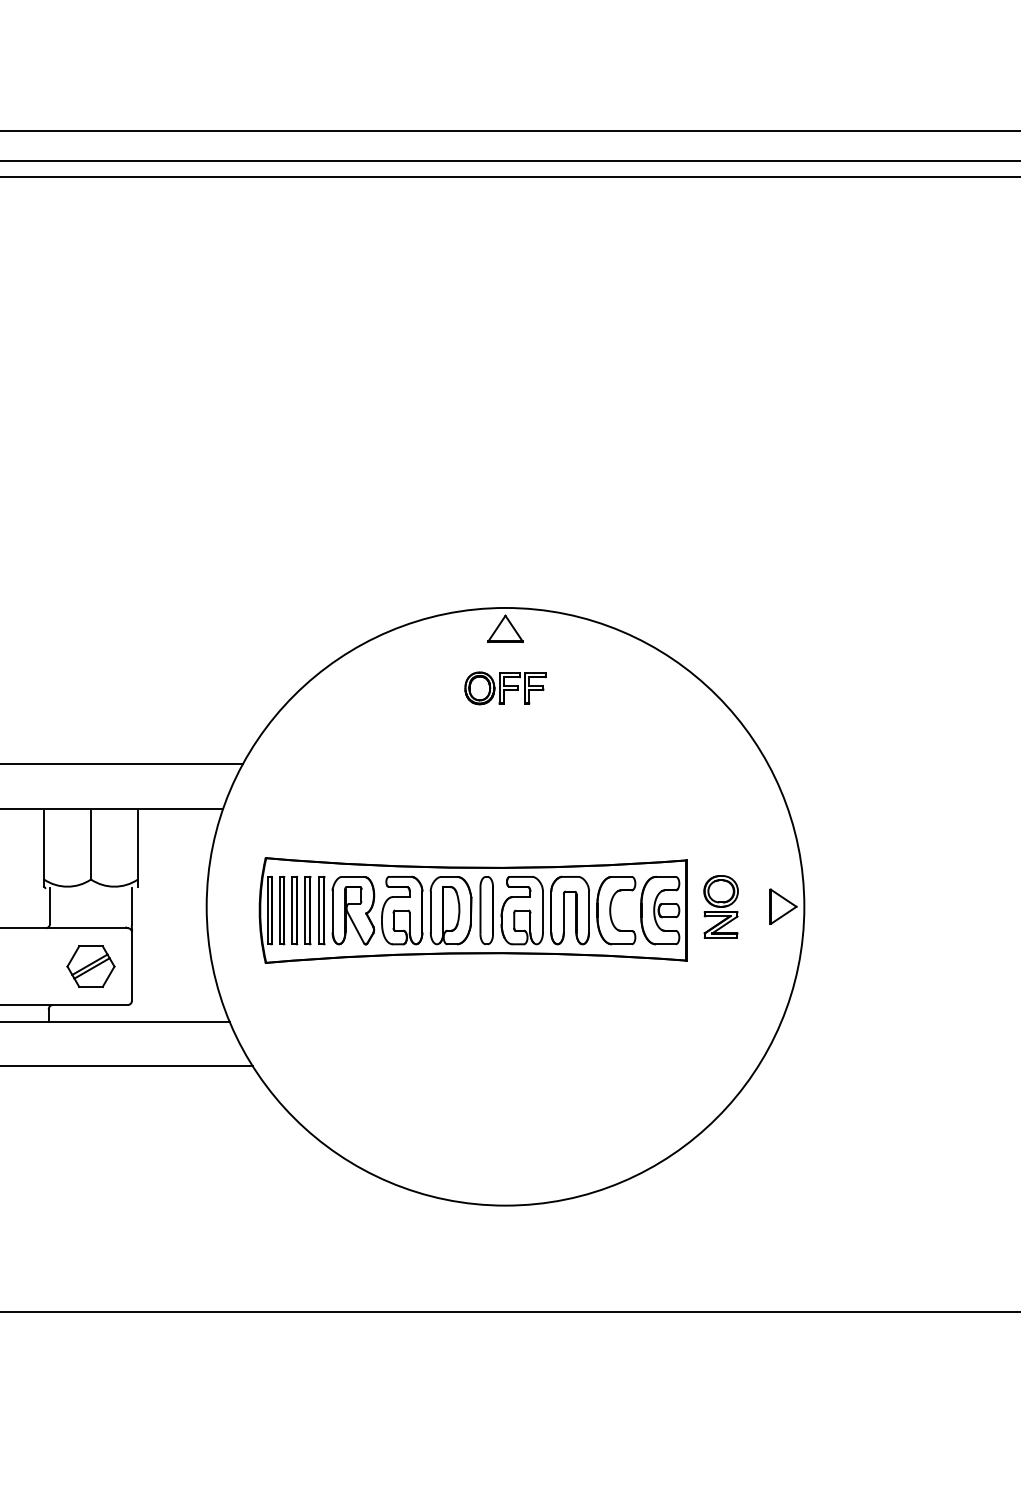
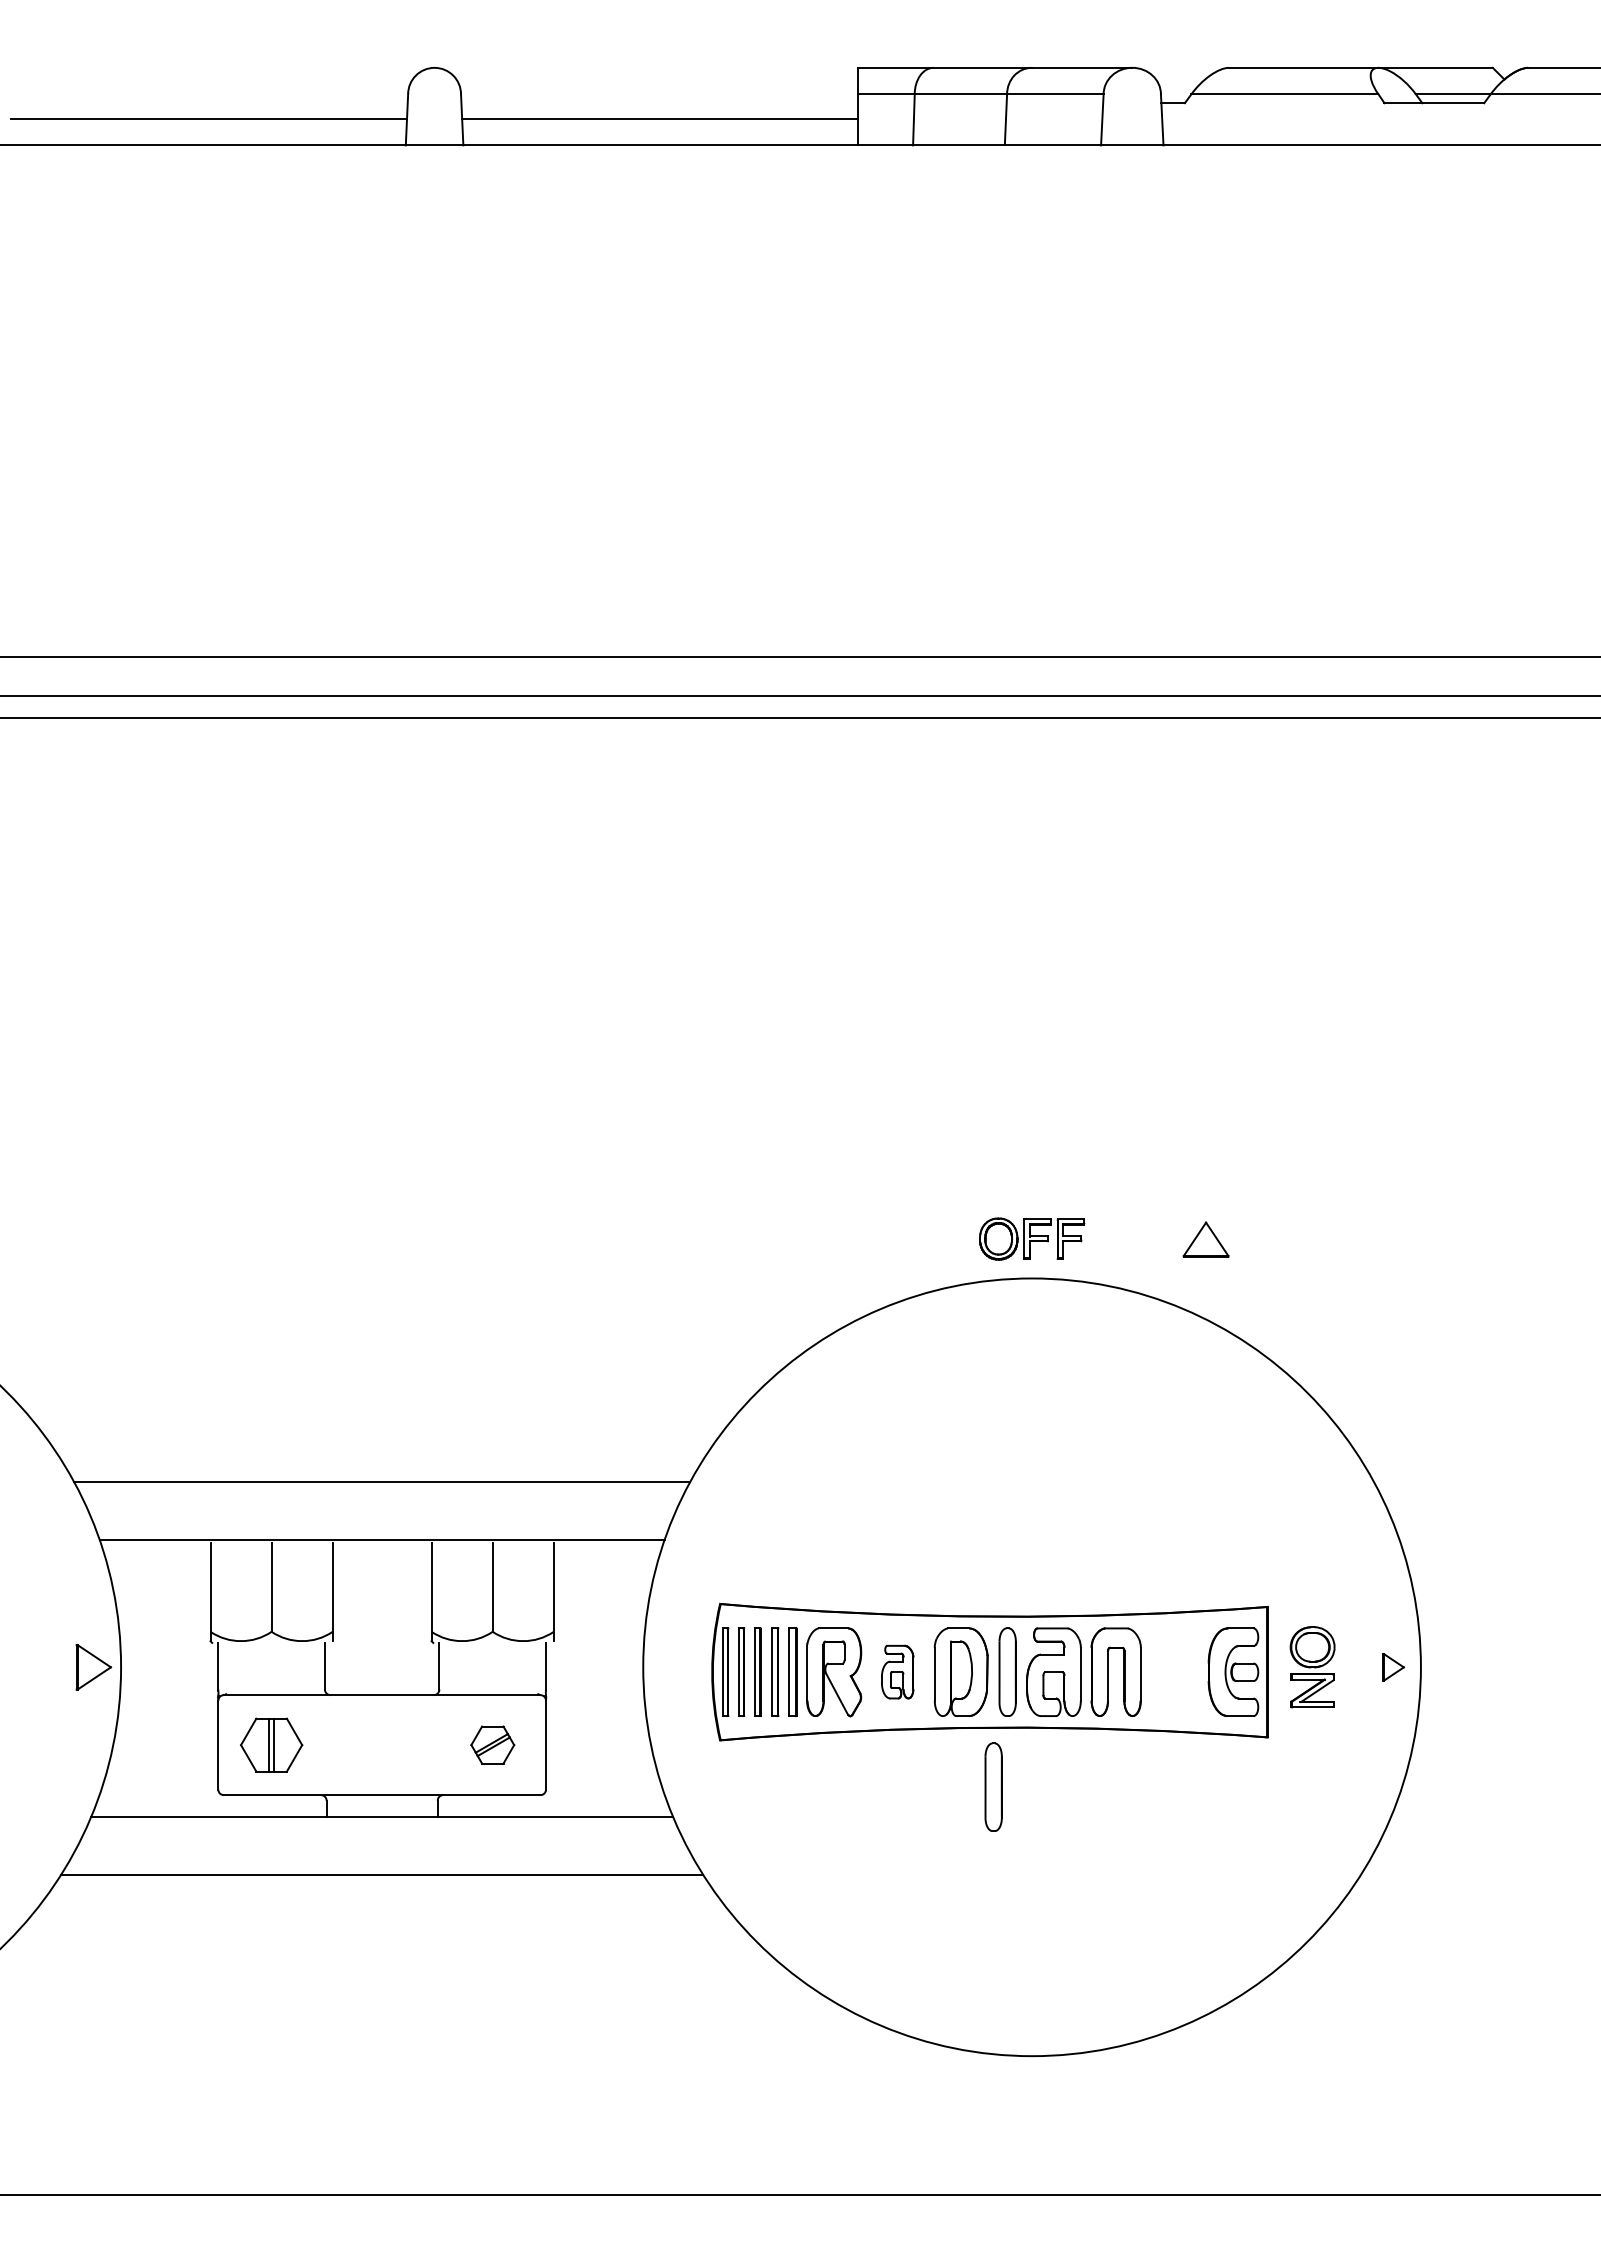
part: (505, 628) -> (1205, 1239), moved
part: (505, 687) -> (1032, 1238), moved
part: (783, 906) -> (1393, 1667), size x0.6
part: (402, 910) -> (897, 1671), size x0.6
part: (615, 910) -> (1175, 1671), removed
part: (90, 966) -> (492, 1744), size x0.7
part: (475, 998) -> (993, 1786), added

